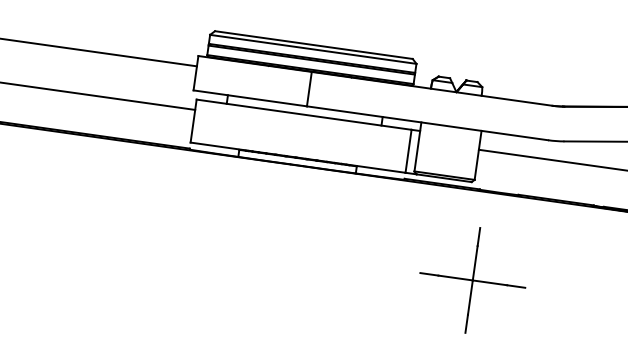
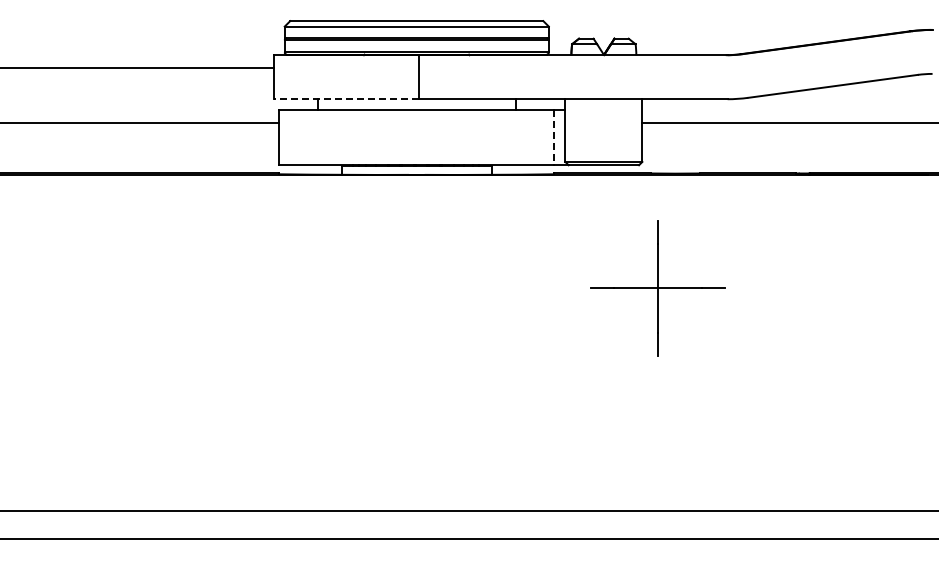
line: (250, 98) -> (346, 99), solid -> dashed
line: (408, 151) -> (554, 137), solid -> dashed

